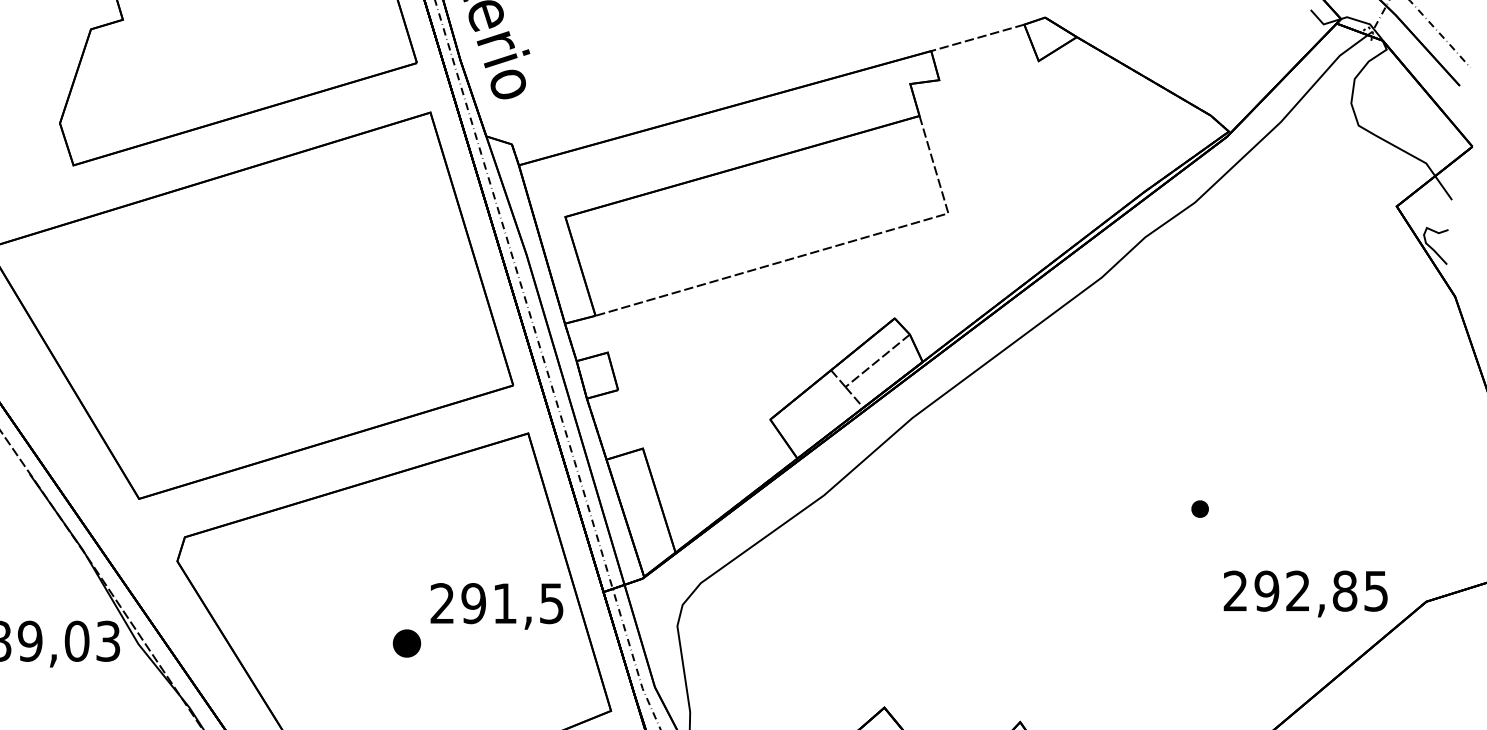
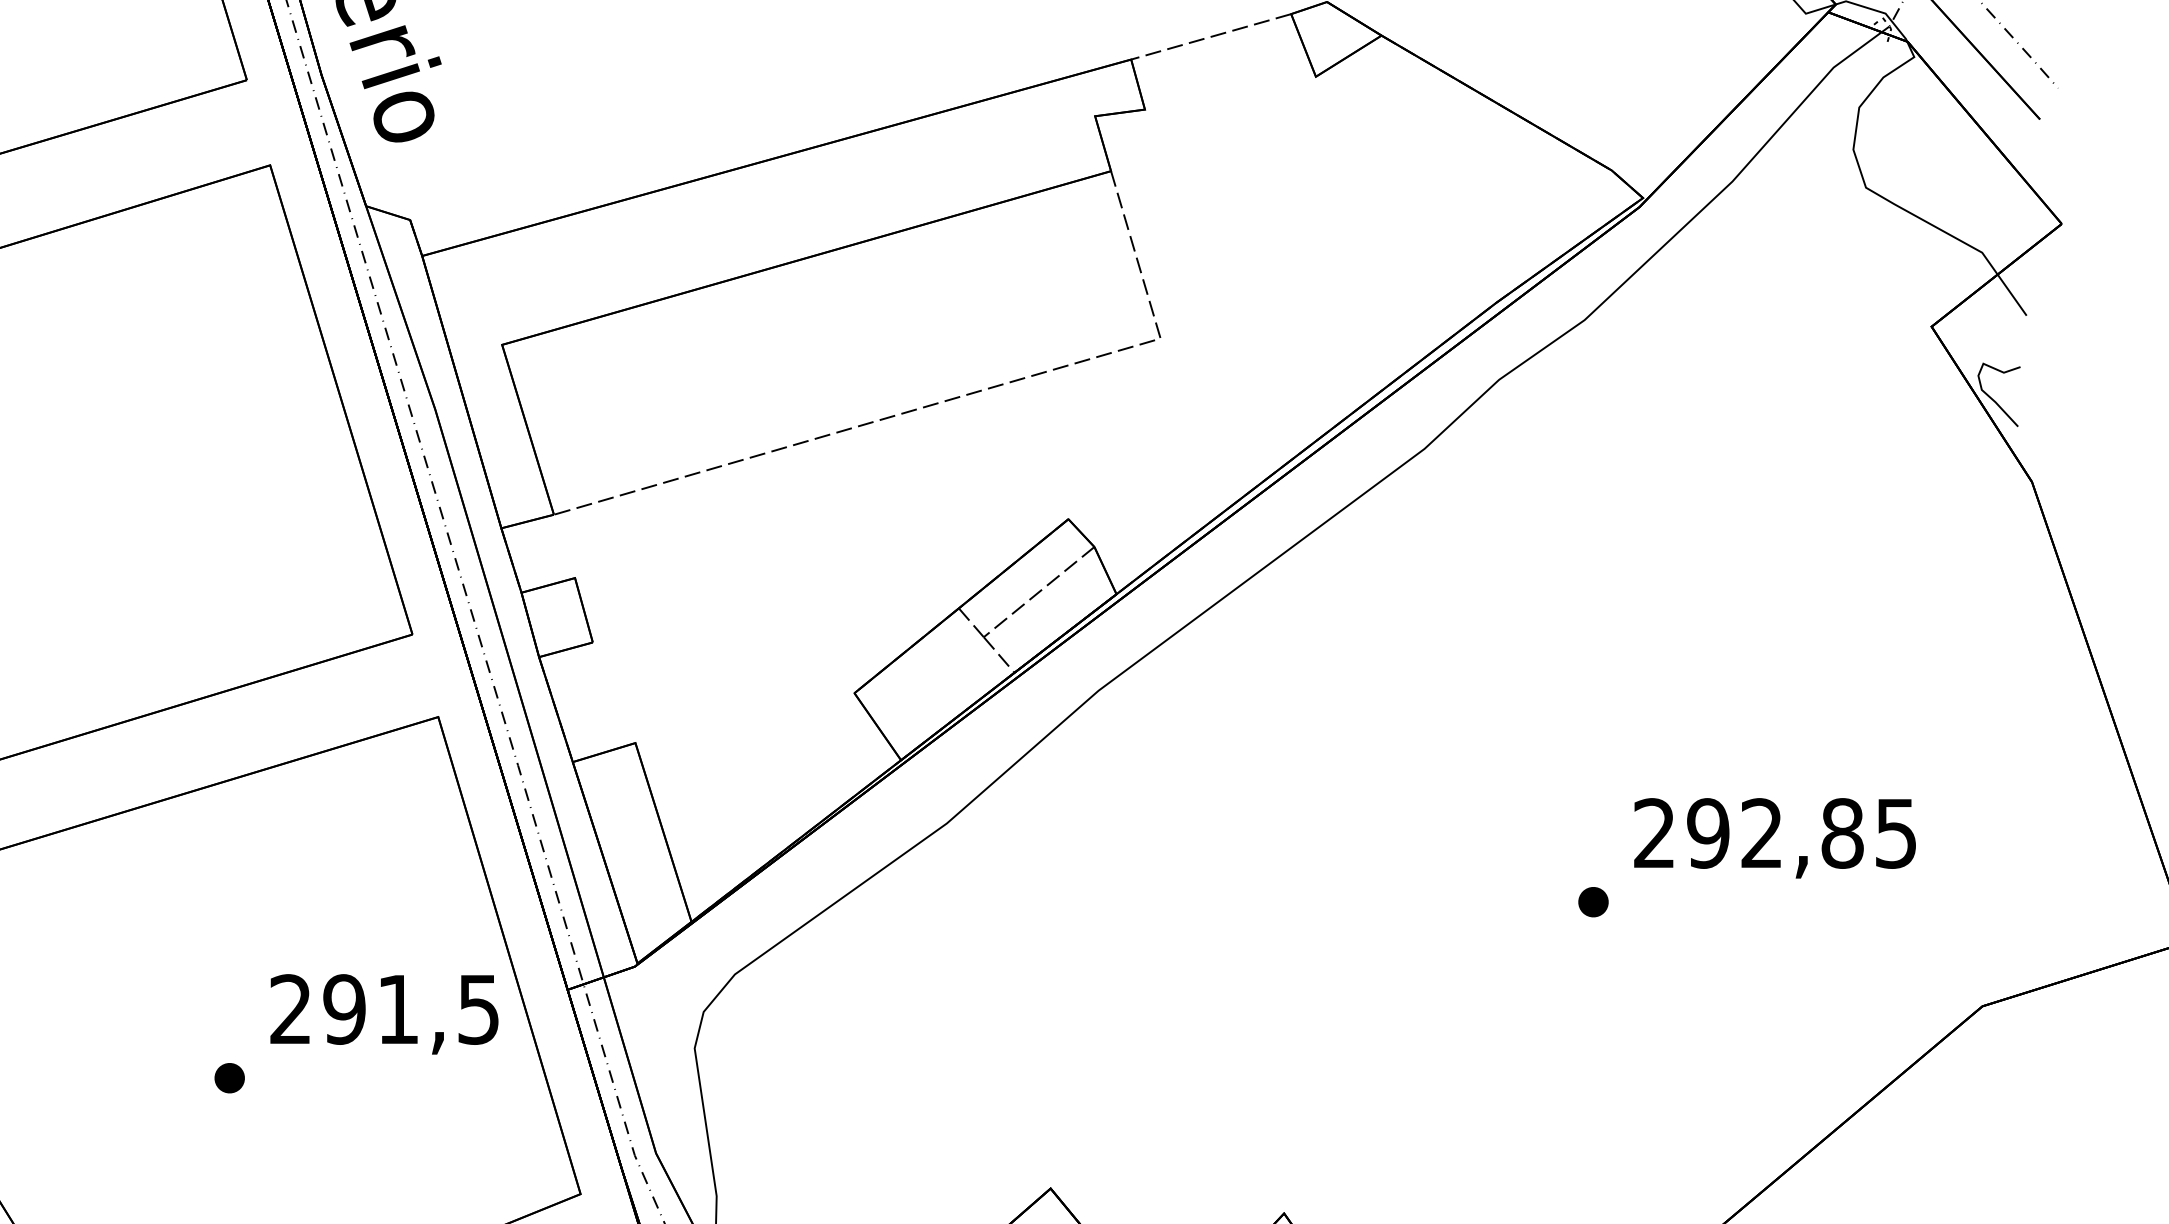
part: (1199, 508) -> (1592, 901), moved
text: (1305, 593) -> (1774, 837), moved
part: (406, 643) -> (228, 1078), size x0.62

